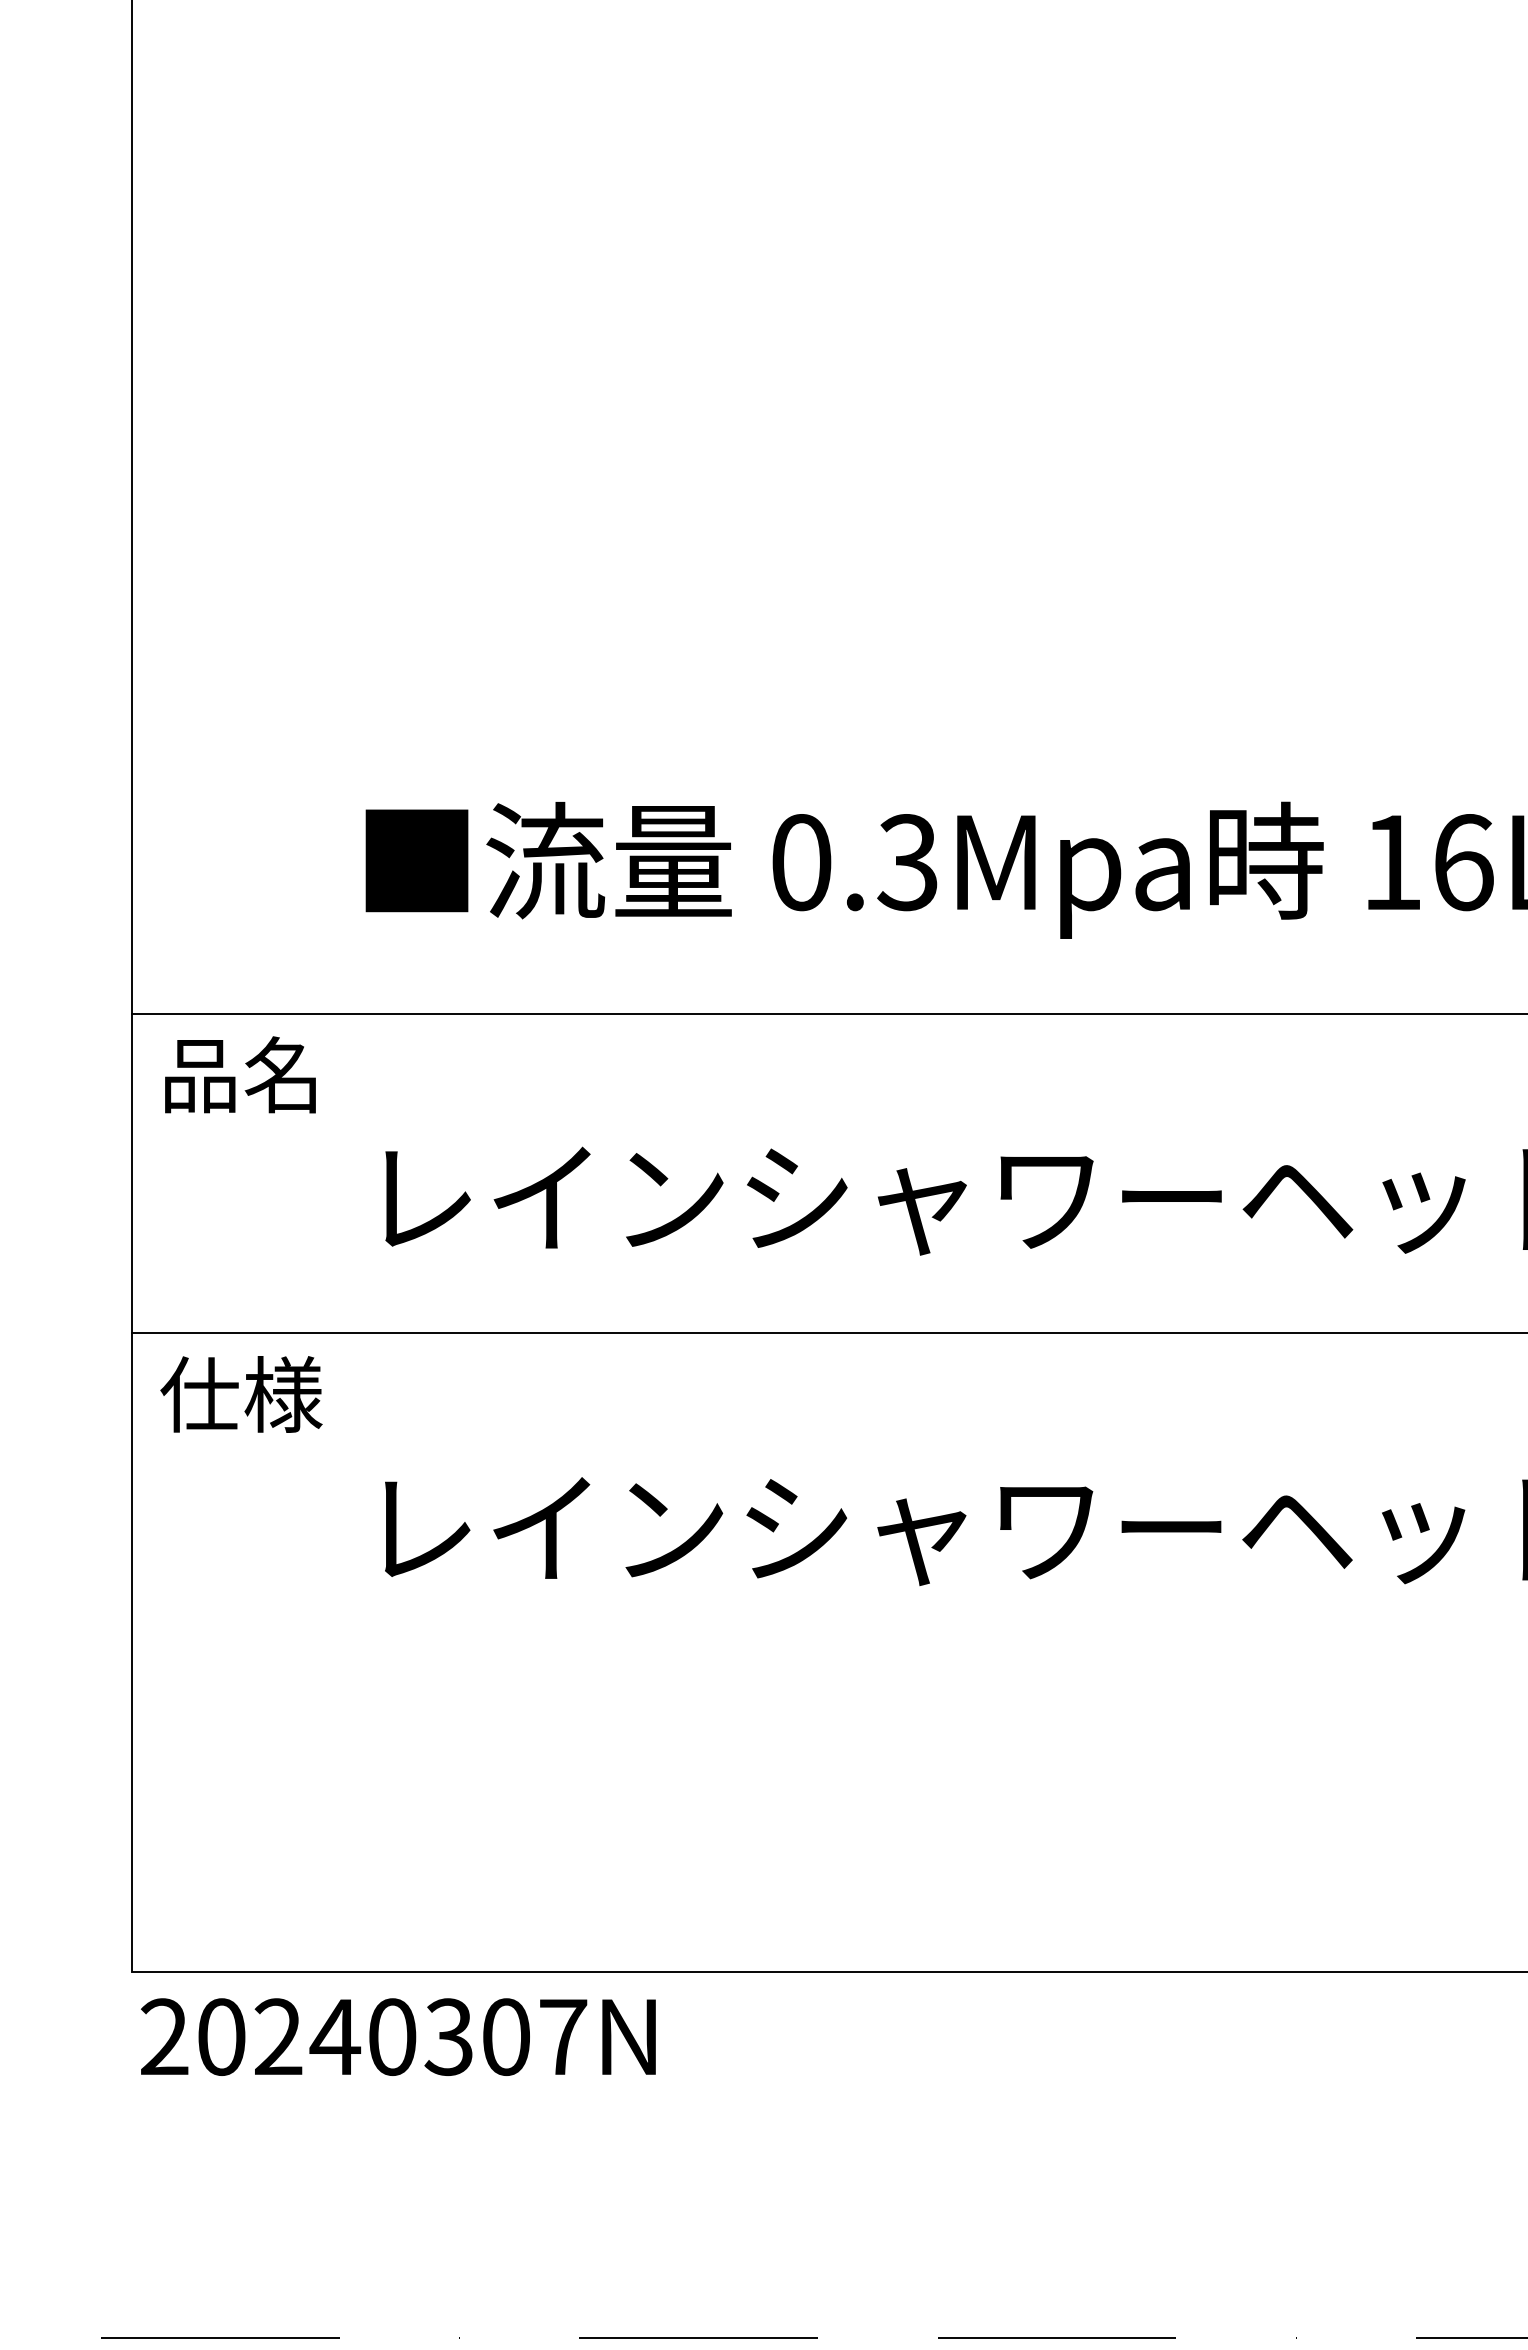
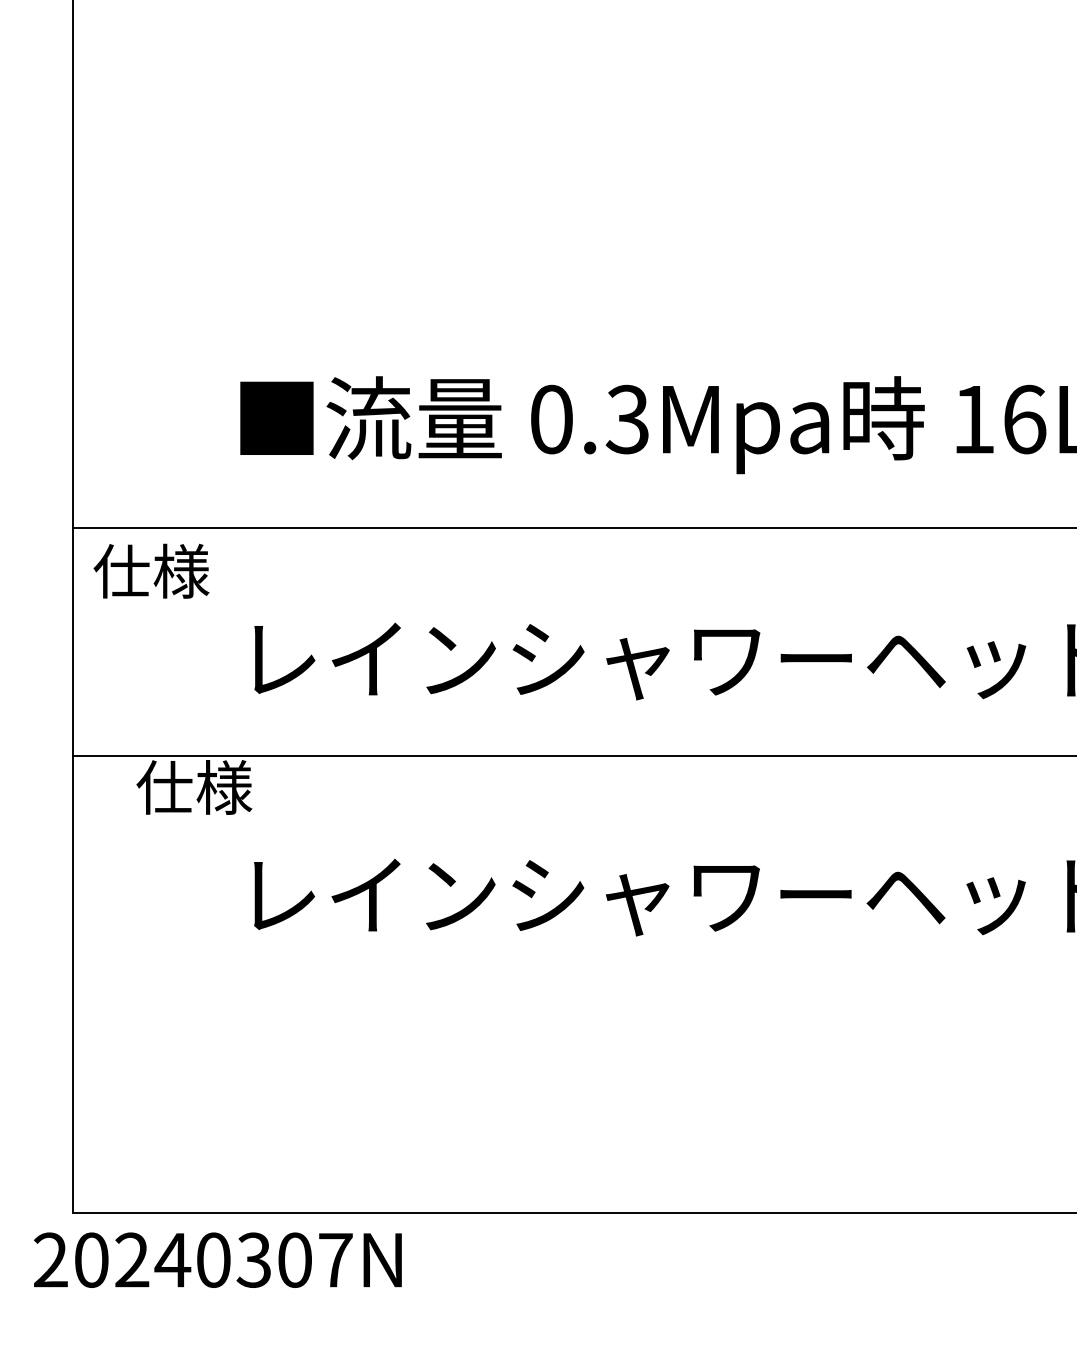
text: (241, 1074) -> (151, 571), 品名 -> 仕様
text: (241, 1394) -> (194, 787), moved
text: (398, 2036) -> (217, 1259), moved

